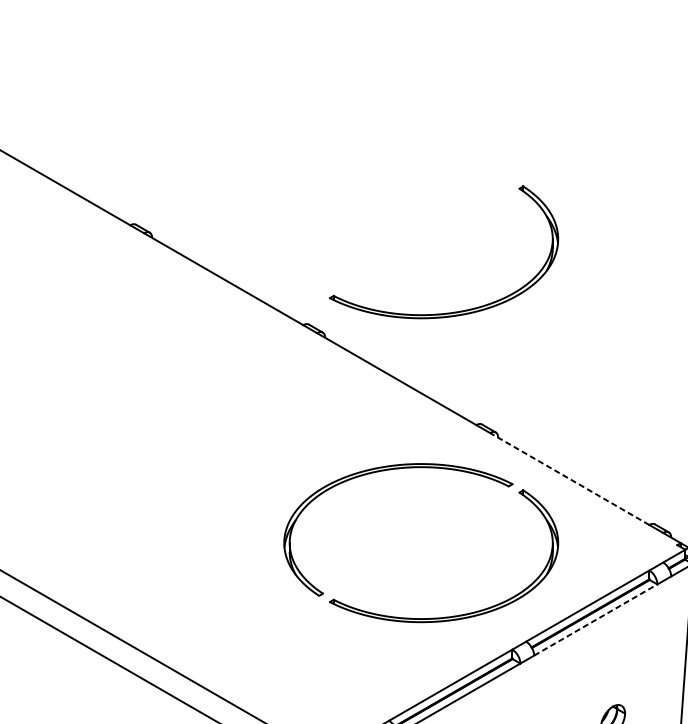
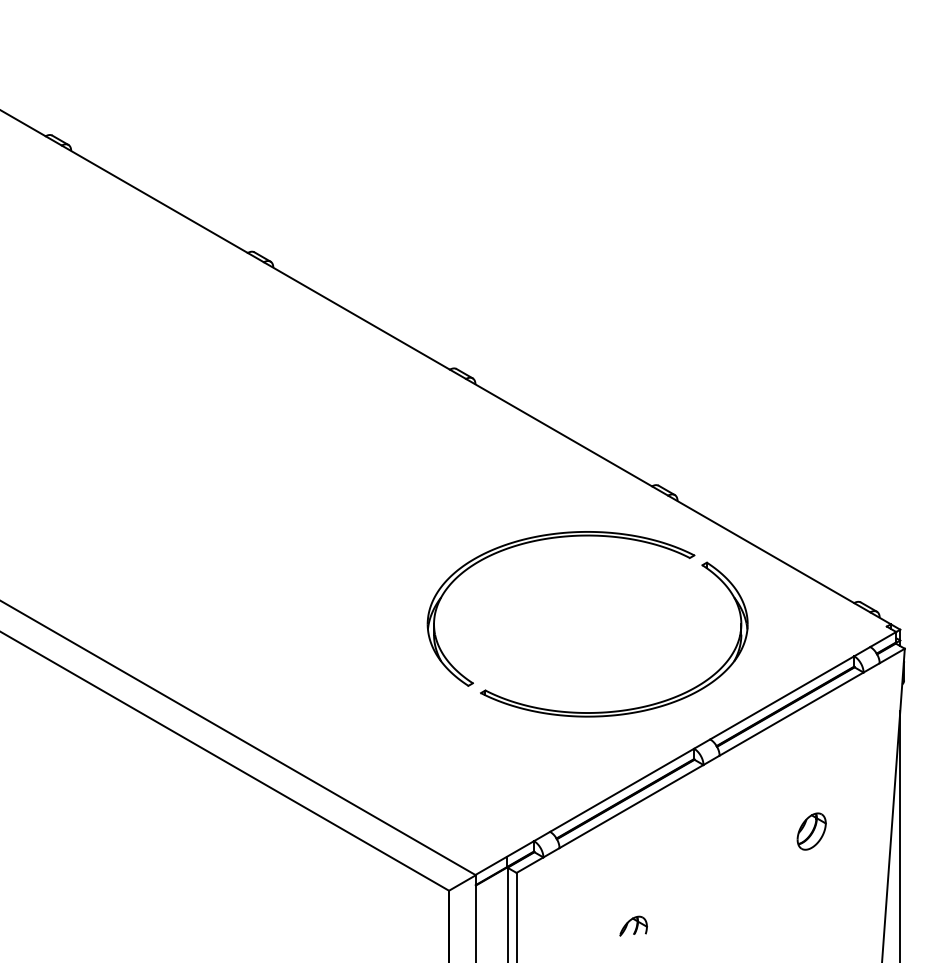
part: (450, 312) -> (621, 354), removed
line: (569, 479) -> (760, 549), dashed -> solid
line: (596, 619) -> (792, 713), dashed -> solid

